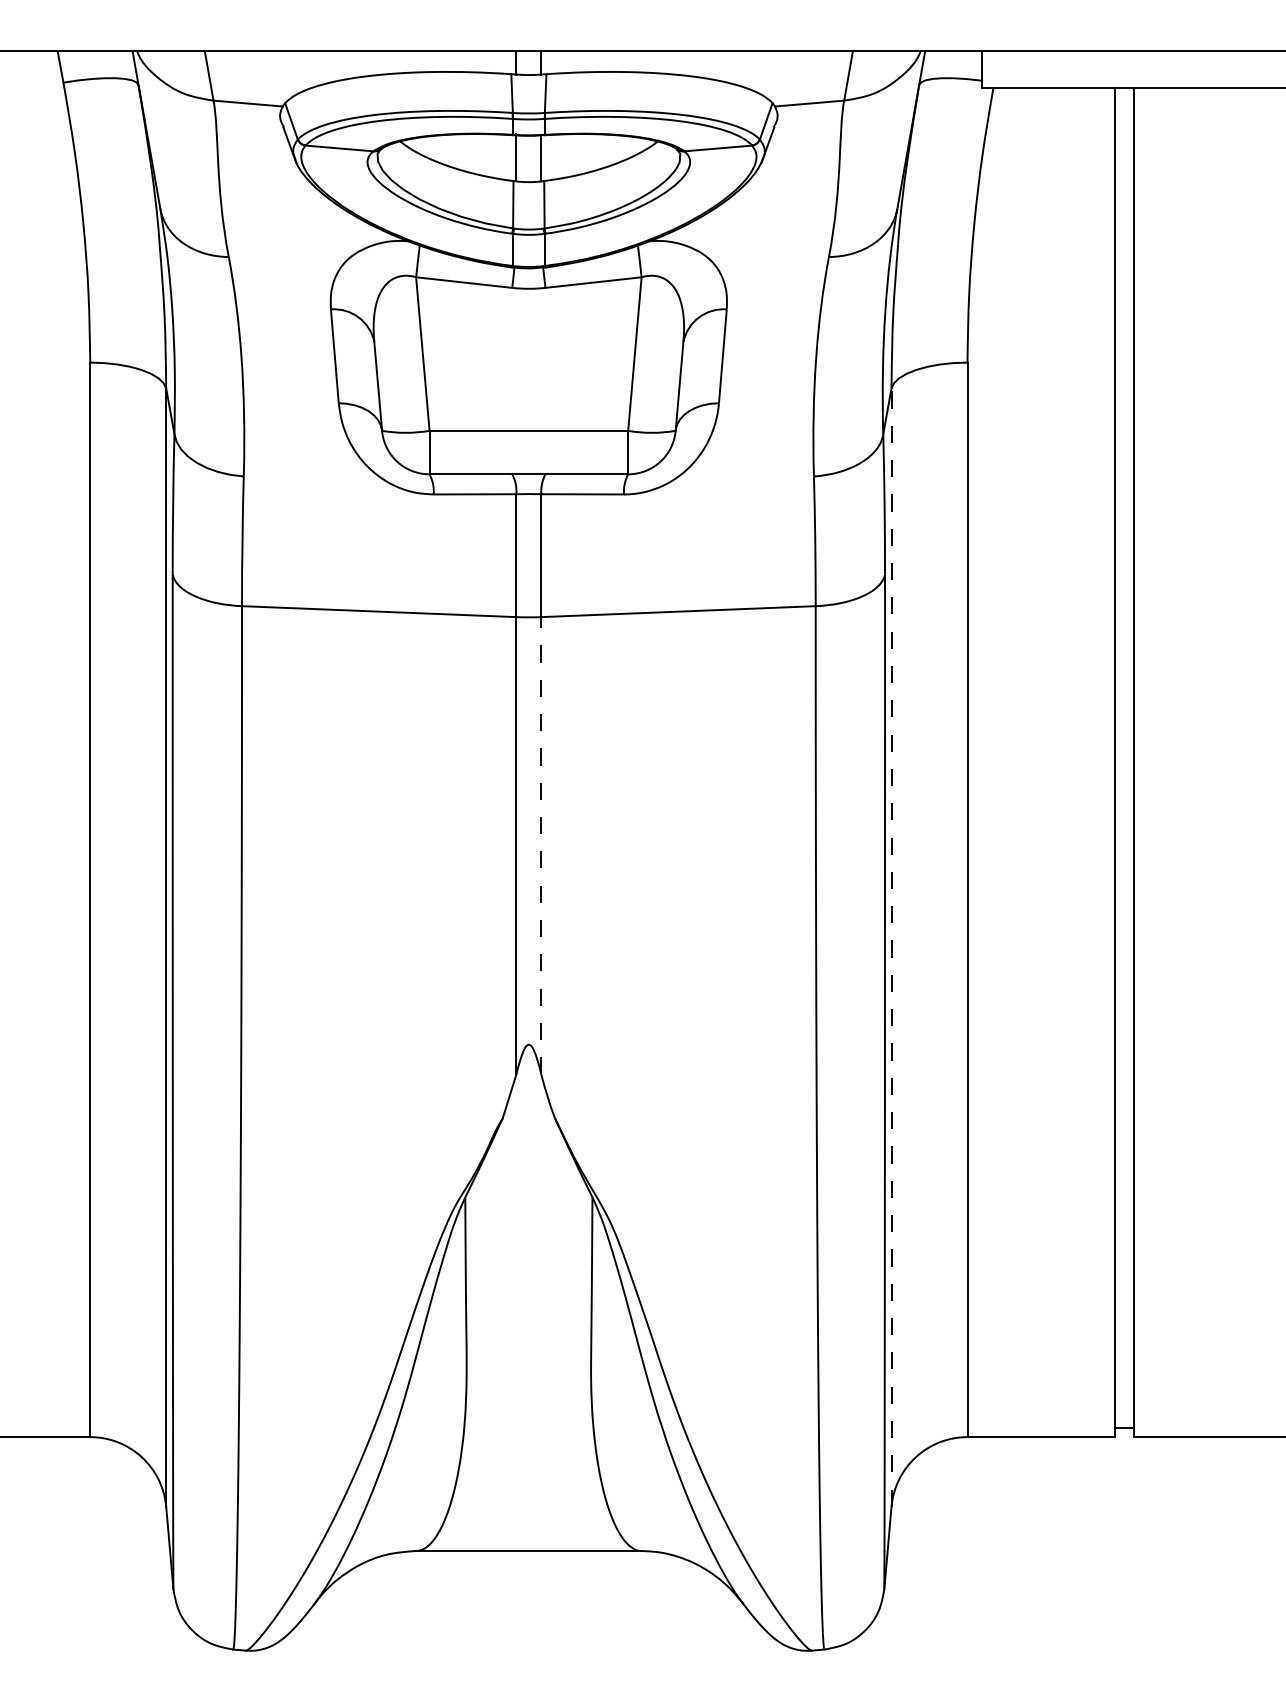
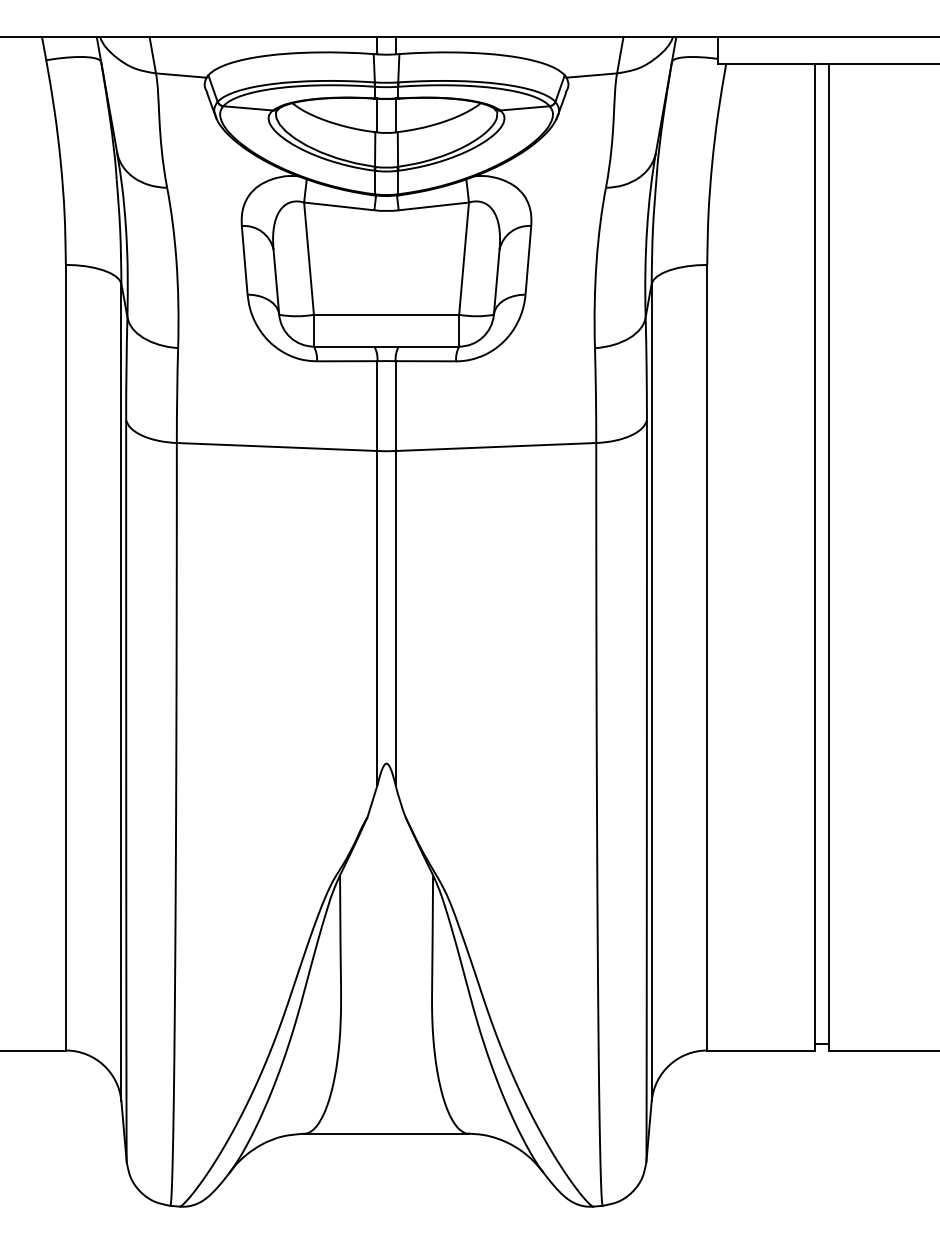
line: (541, 845) -> (395, 617), dashed -> solid
line: (891, 947) -> (651, 692), dashed -> solid

